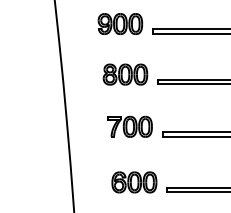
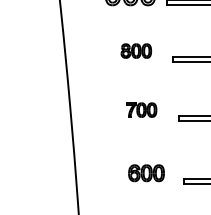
part: (125, 74) -> (136, 50), size x0.6
part: (129, 126) -> (140, 109), size x0.6
part: (134, 182) -> (146, 173), size x0.7

